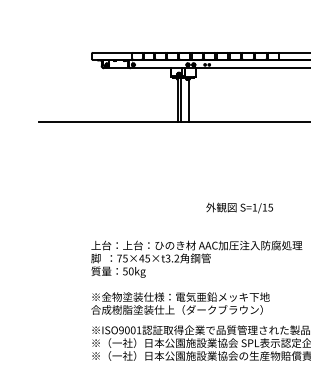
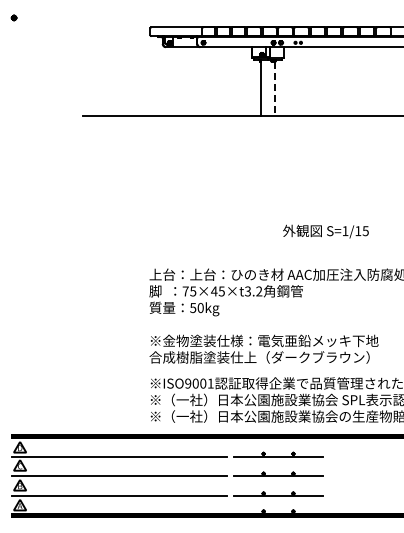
line: (181, 99) -> (265, 87), removed
line: (188, 101) -> (274, 89), solid -> dashed
text: (239, 207) -> (325, 231), moved

